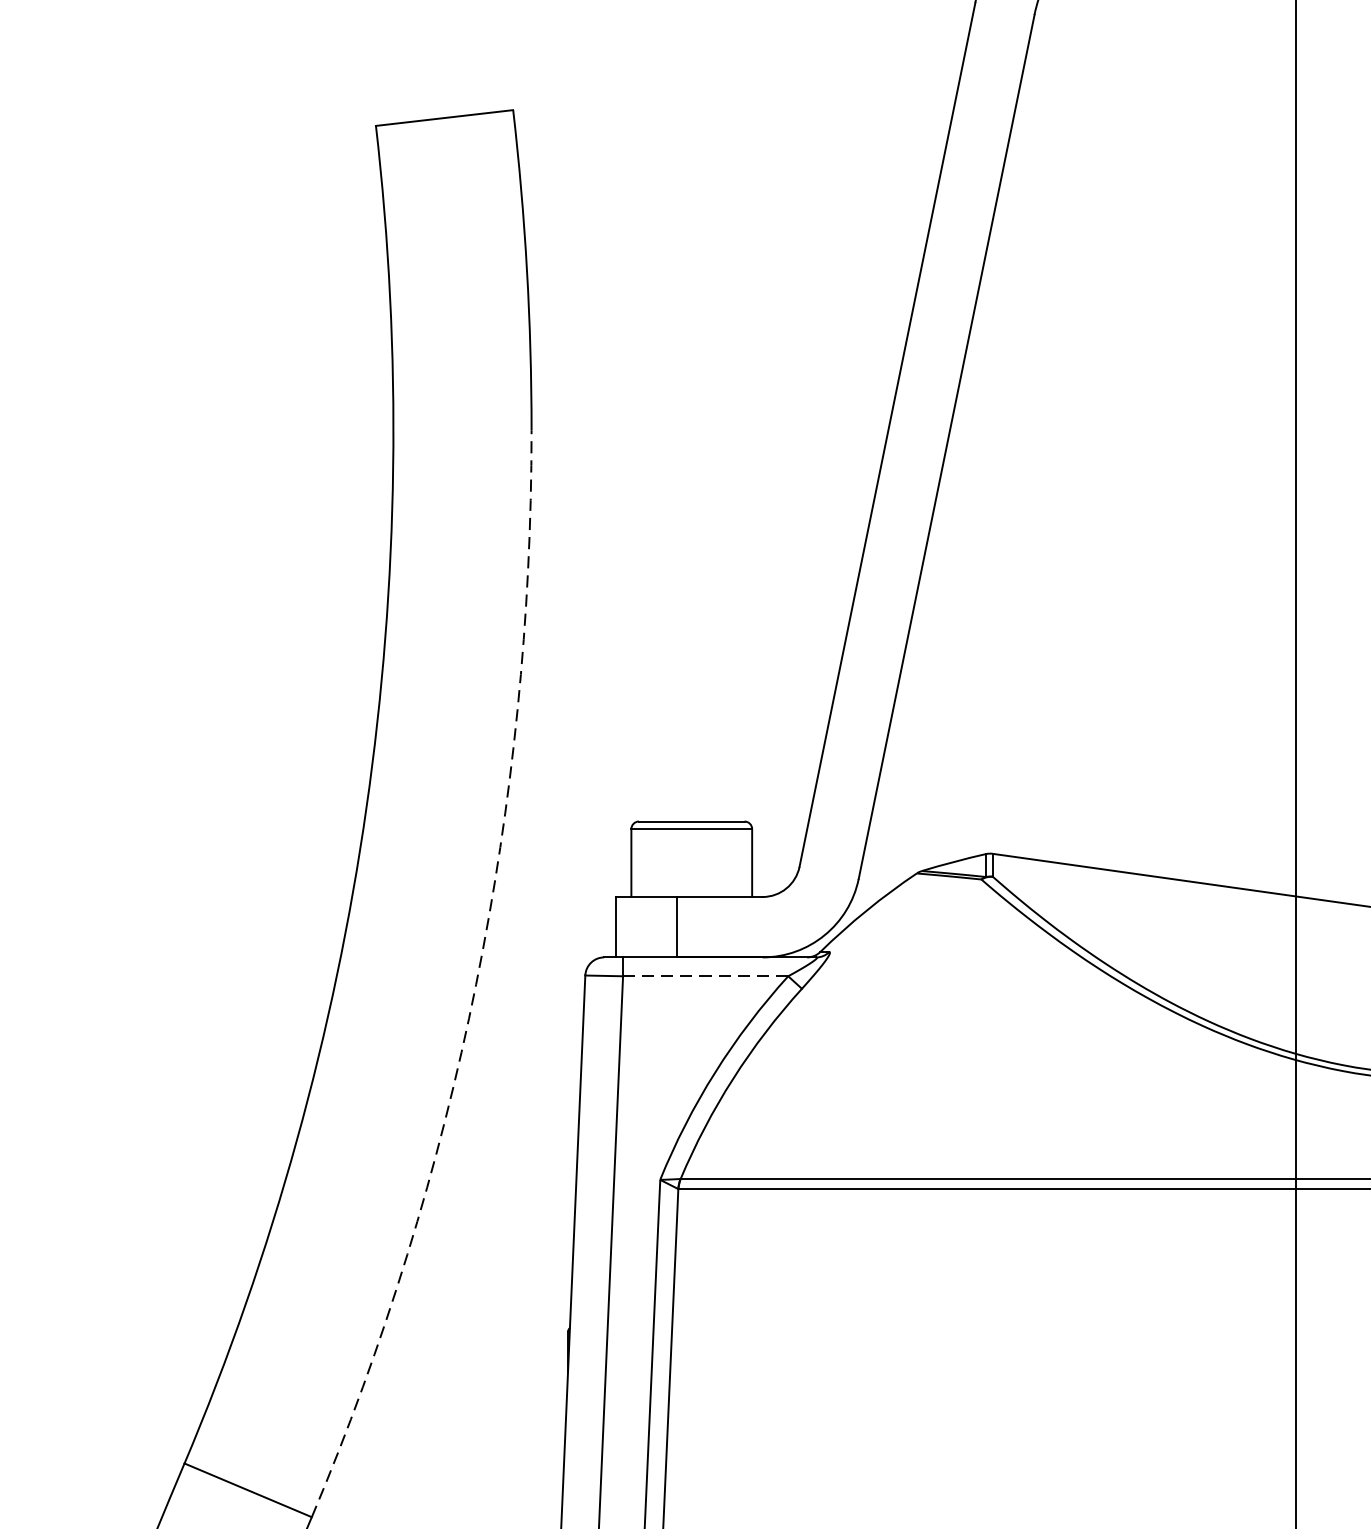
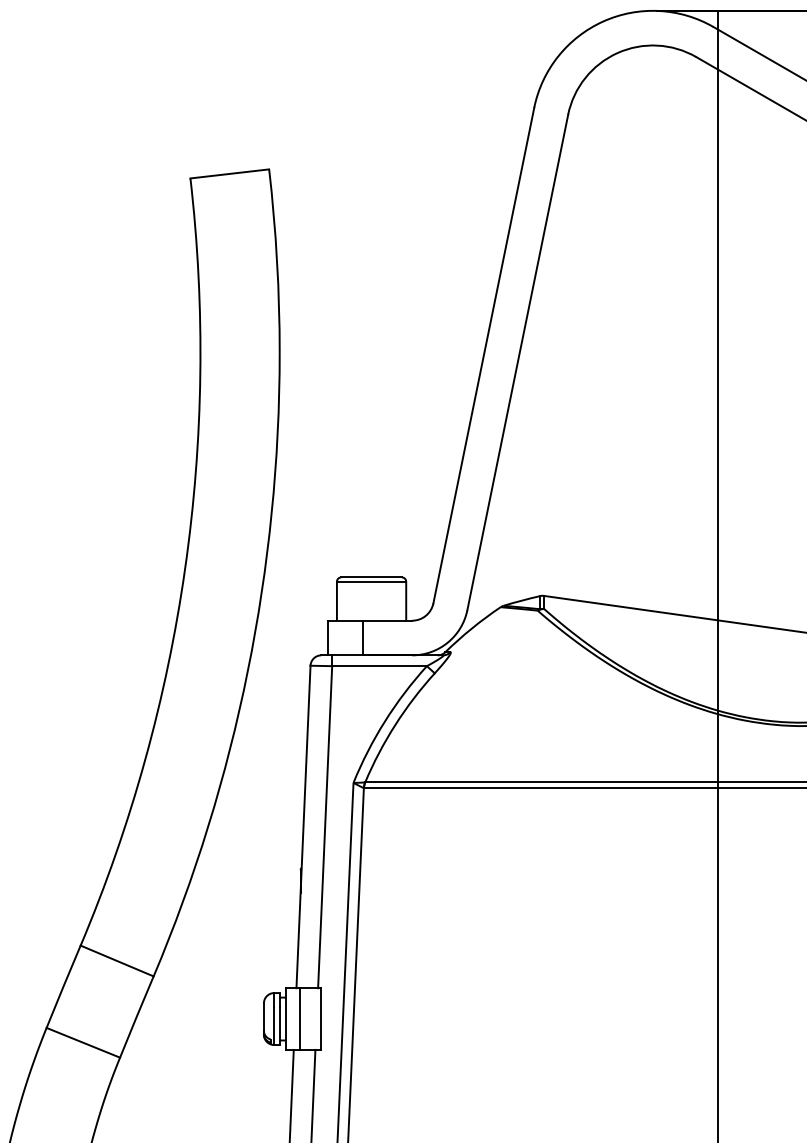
line: (705, 976) -> (379, 666), dashed -> solid
arc: (475, 985) -> (247, 671), dashed -> solid

